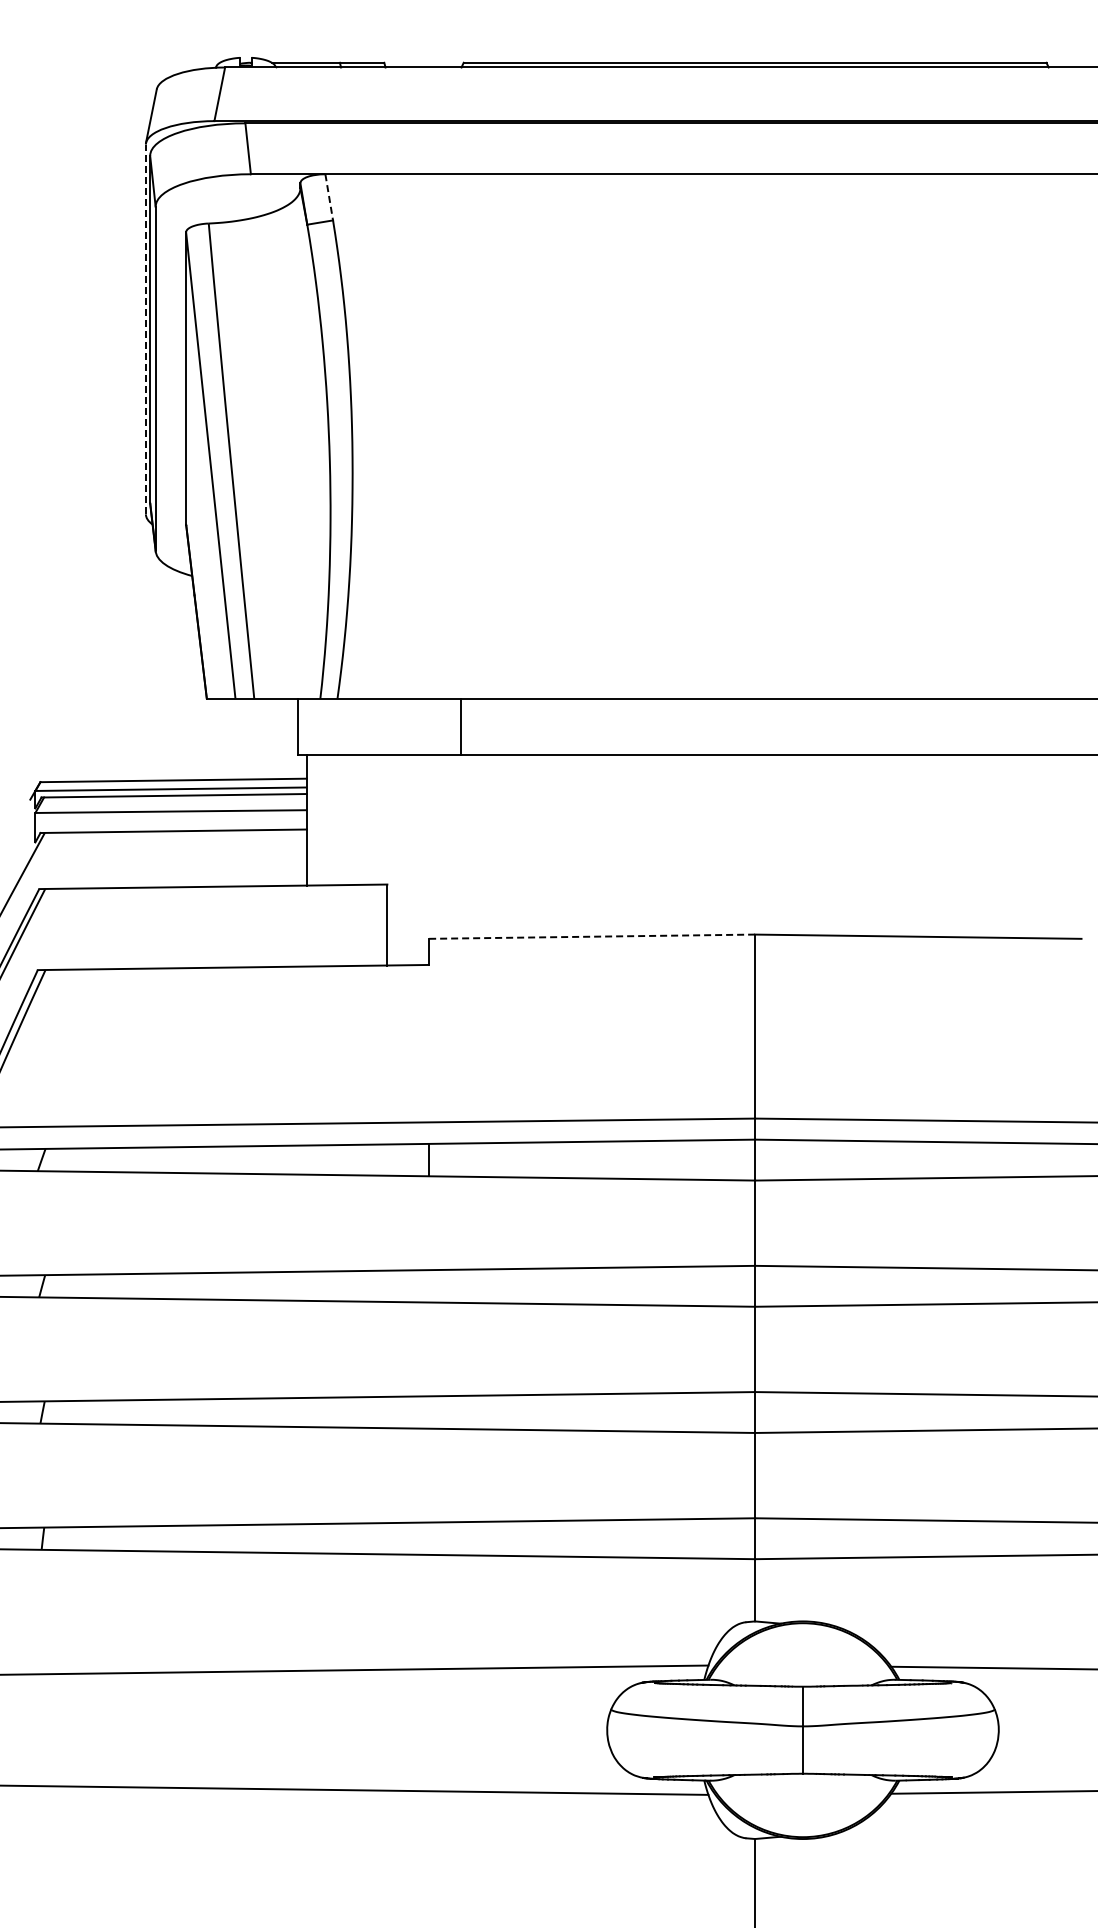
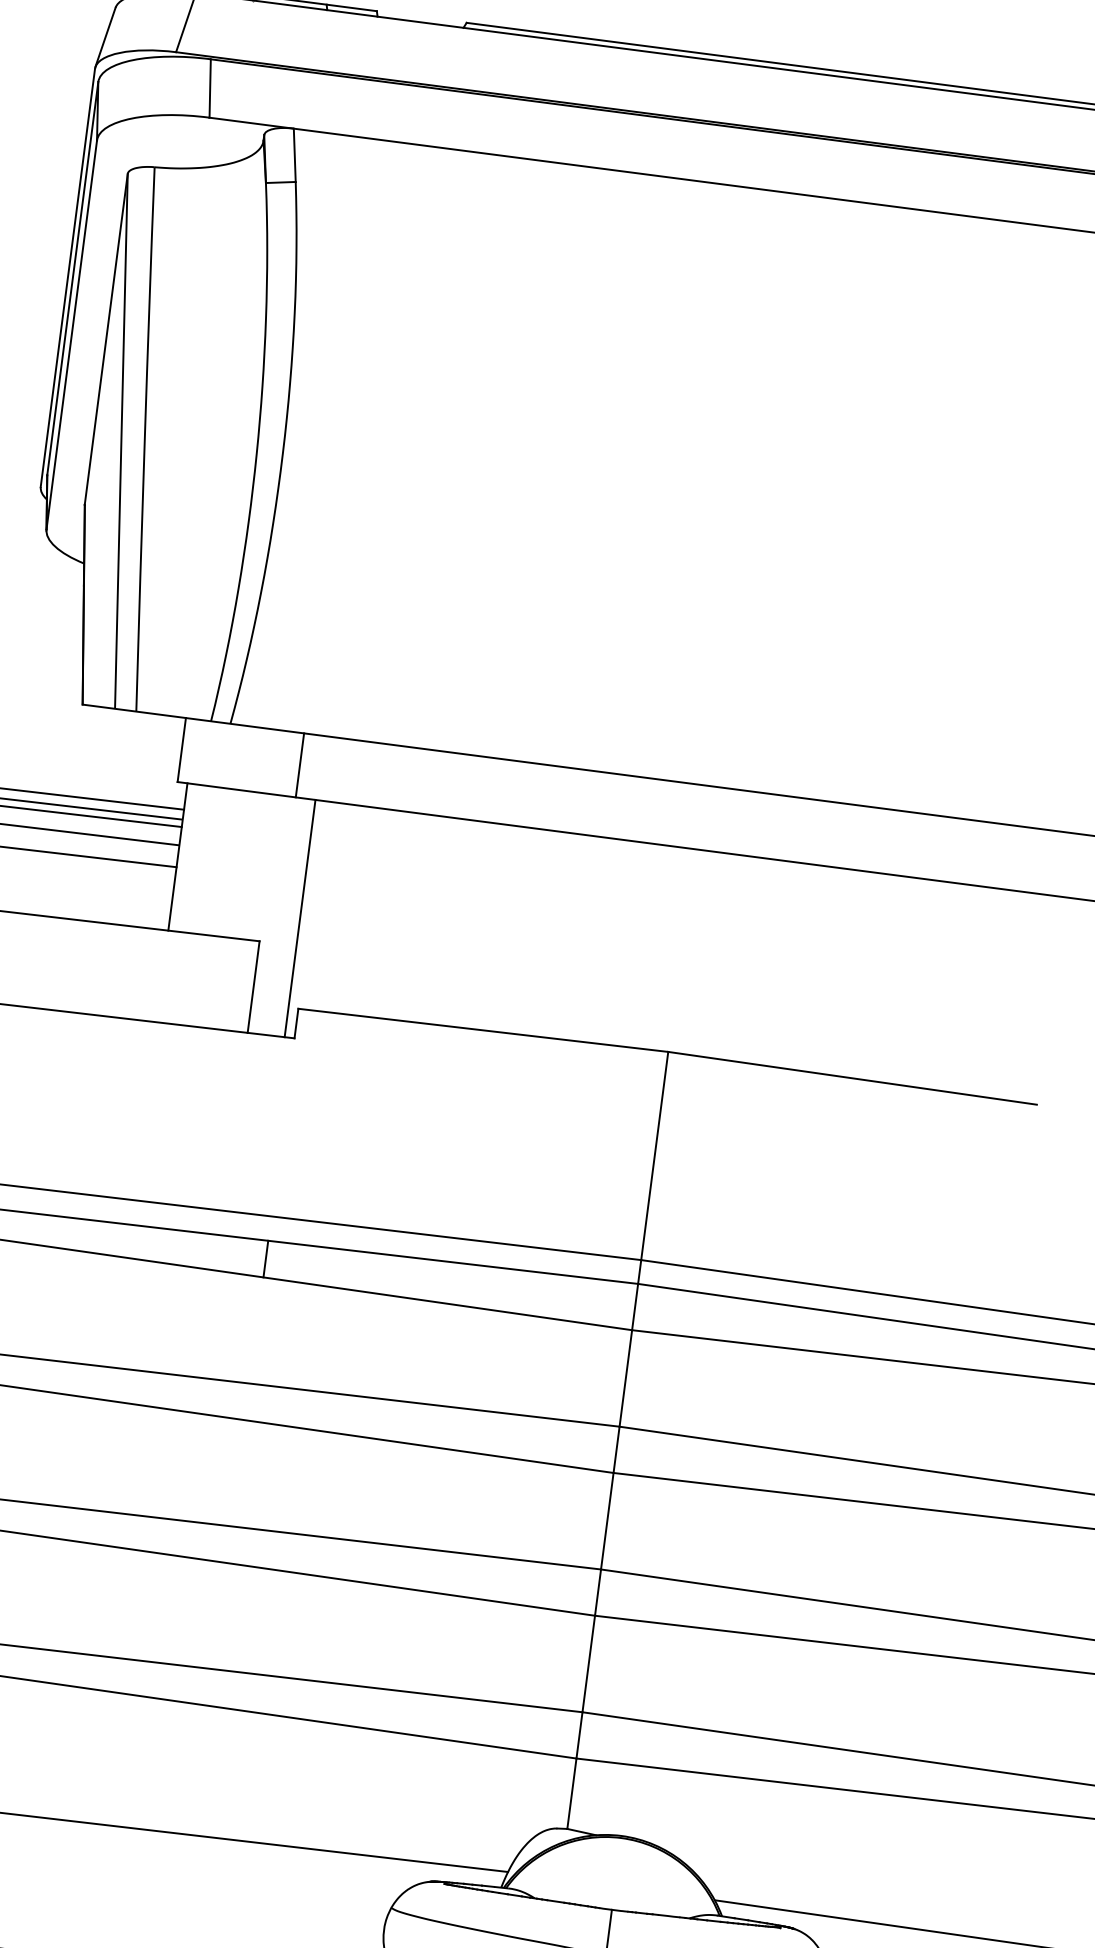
line: (329, 197) -> (295, 155), dashed -> solid
line: (145, 329) -> (67, 277), dashed -> solid
line: (460, 726) -> (299, 764), moved
line: (420, 860) -> (300, 918), added
line: (591, 936) -> (482, 1030), dashed -> solid

